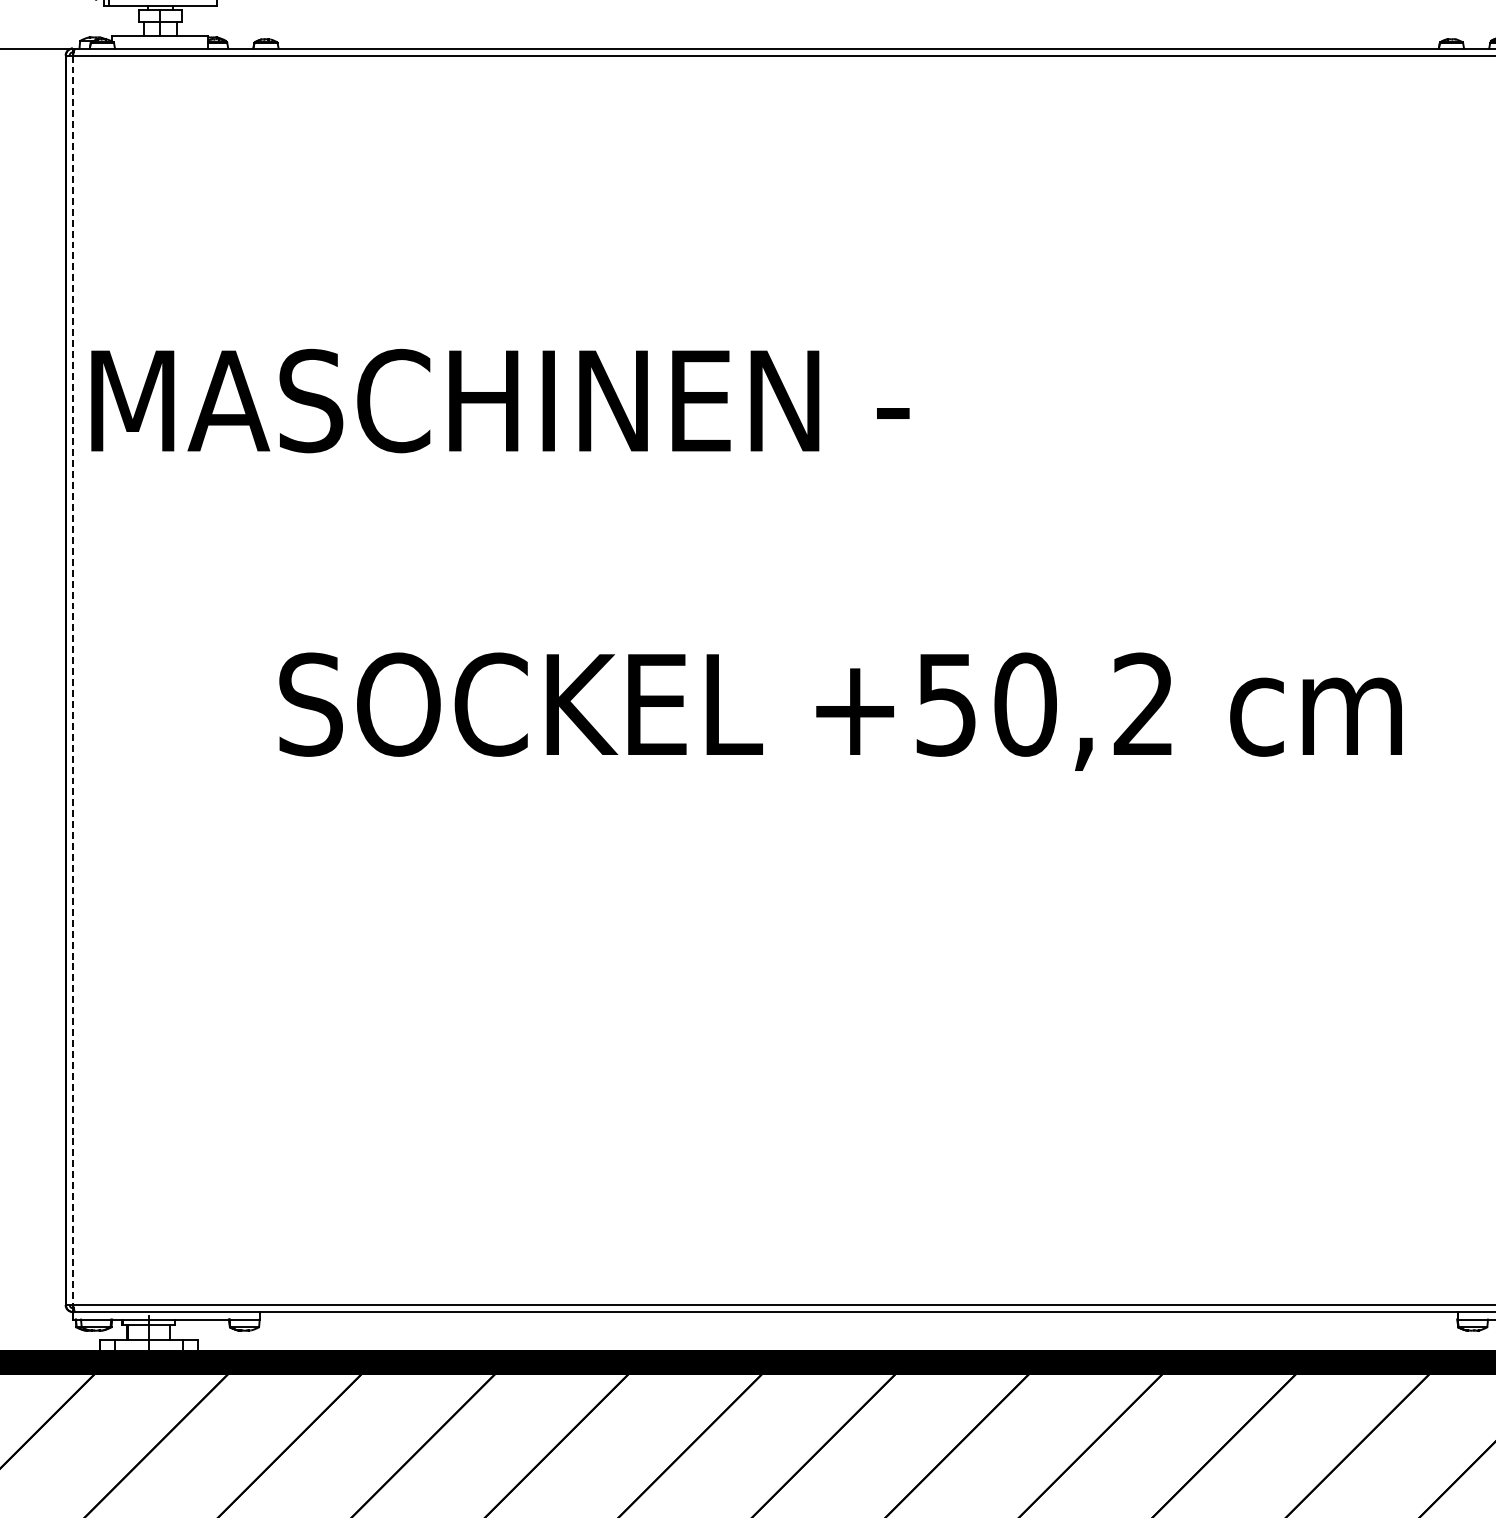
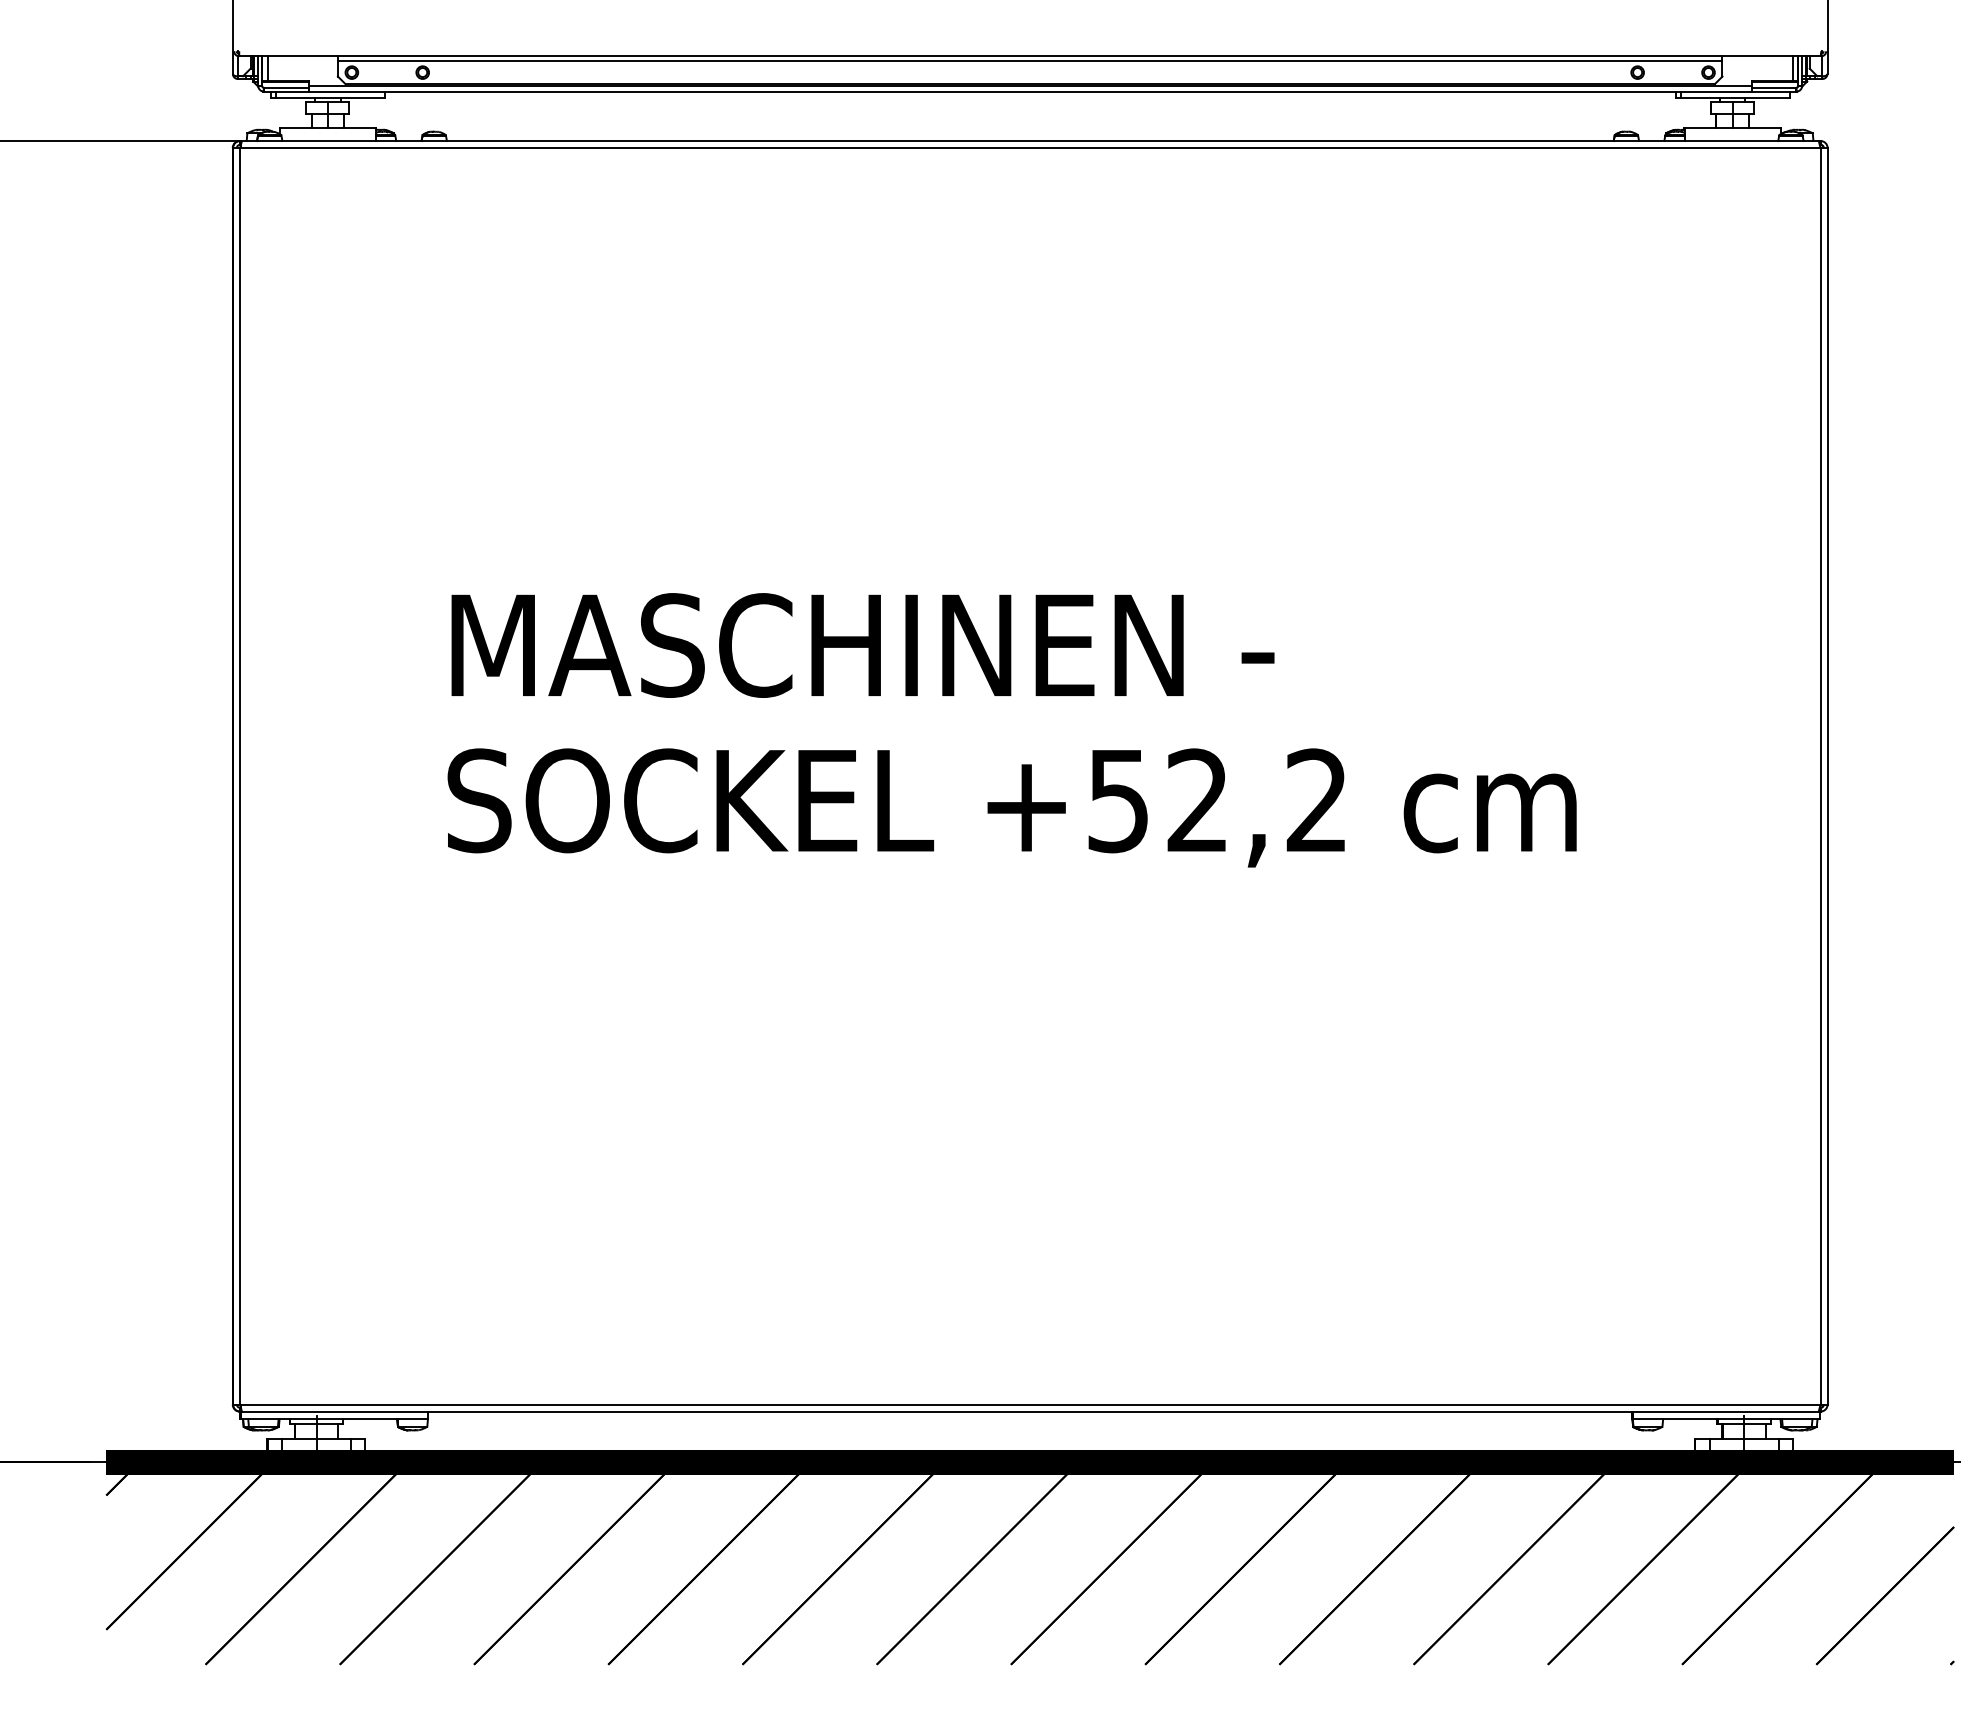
text: (499, 401) -> (862, 645), moved
line: (73, 680) -> (240, 776), dashed -> solid
text: (1024, 704) -> (1197, 800), +50,2 -> +52,2

